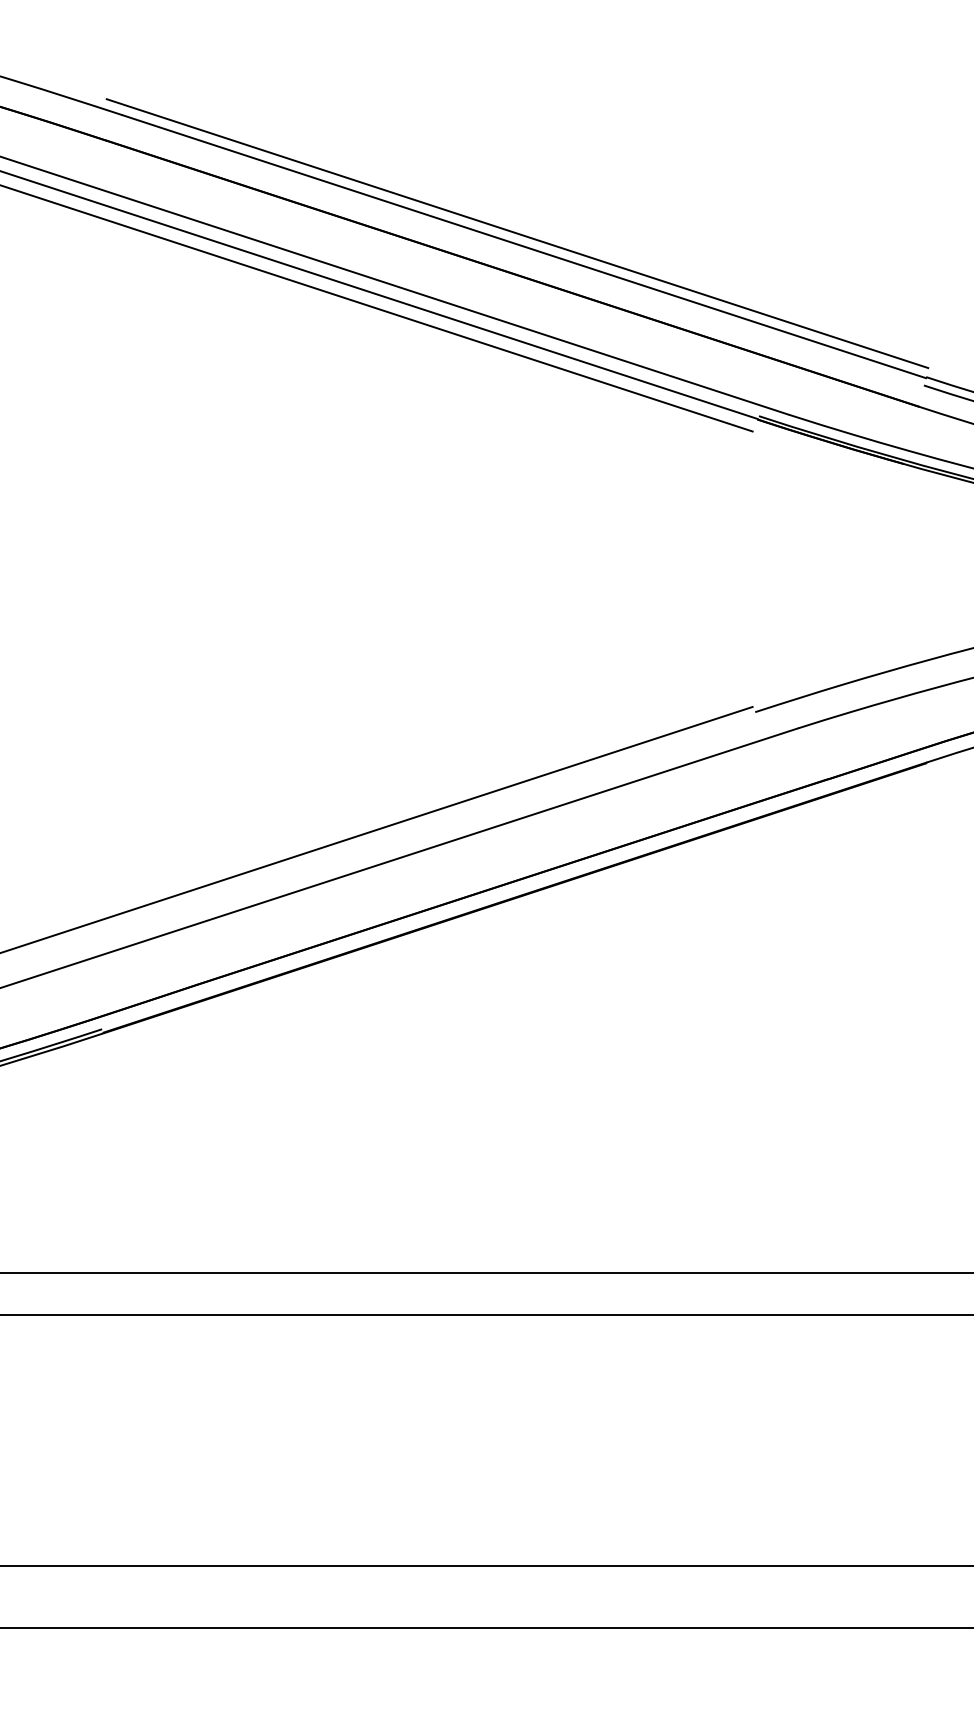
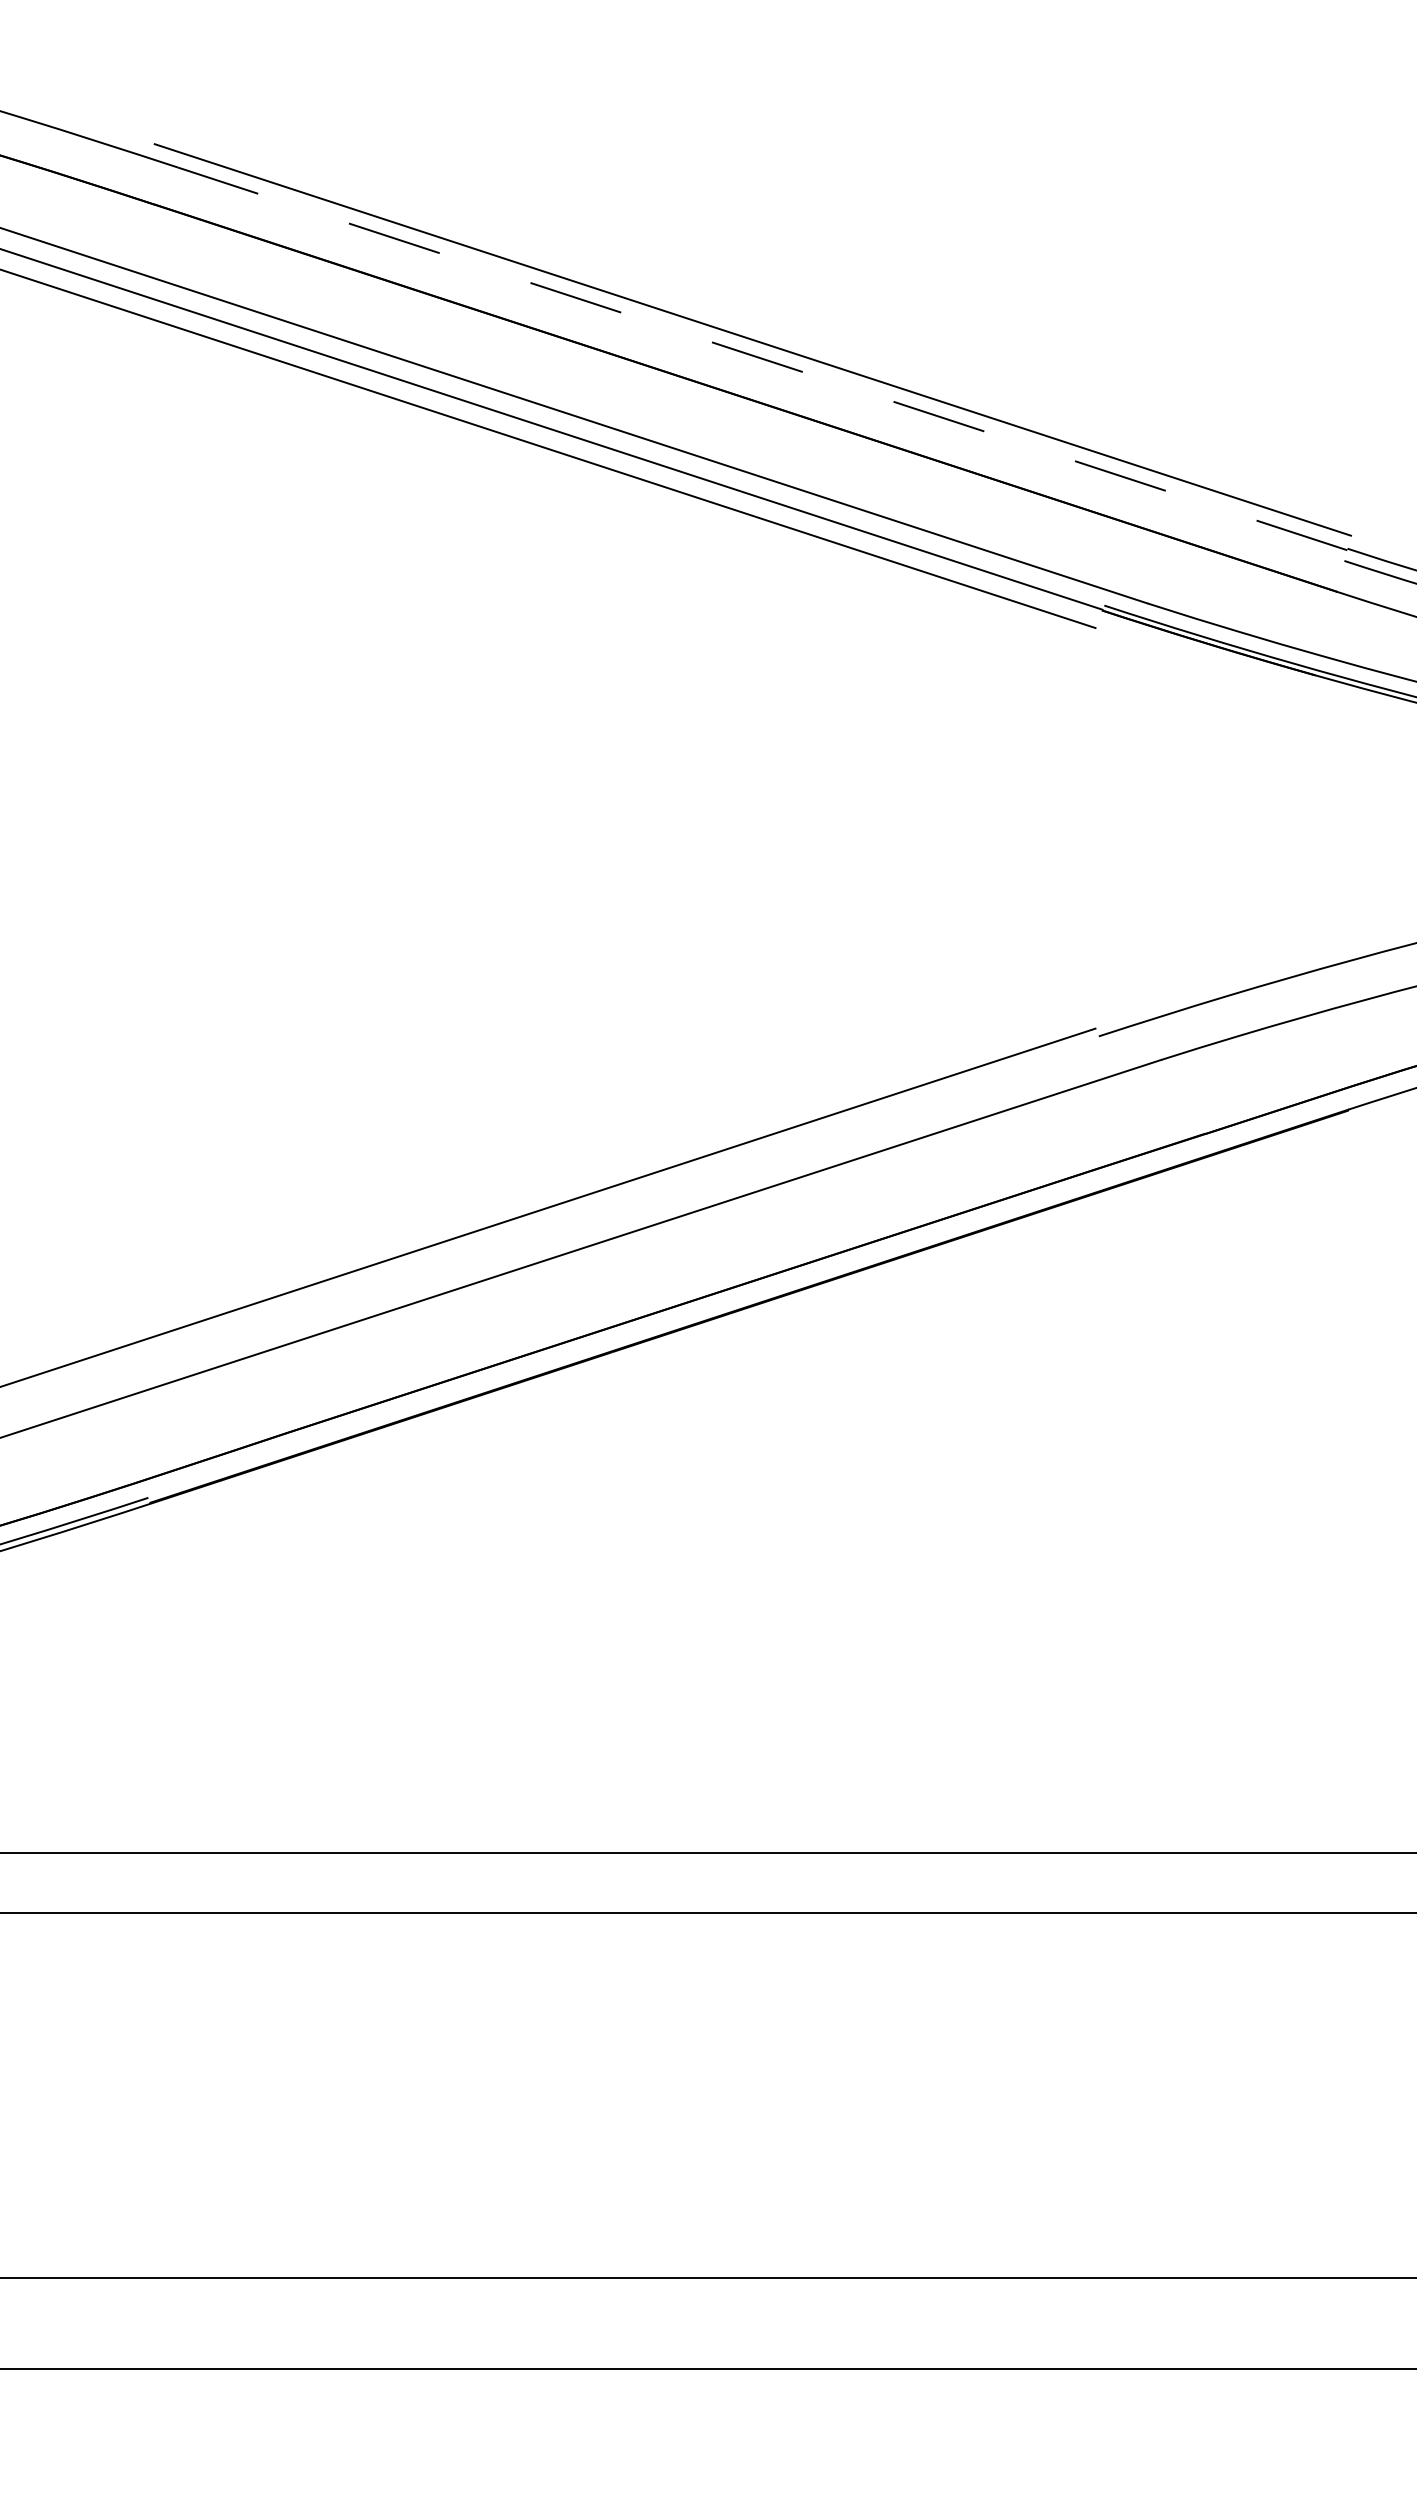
line: (524, 246) -> (763, 358), solid -> dashed

